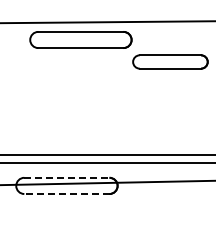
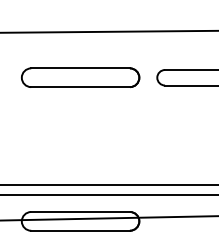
part: (80, 39) -> (80, 77), moved
line: (66, 177) -> (80, 211), dashed -> solid
line: (66, 194) -> (80, 231), dashed -> solid

